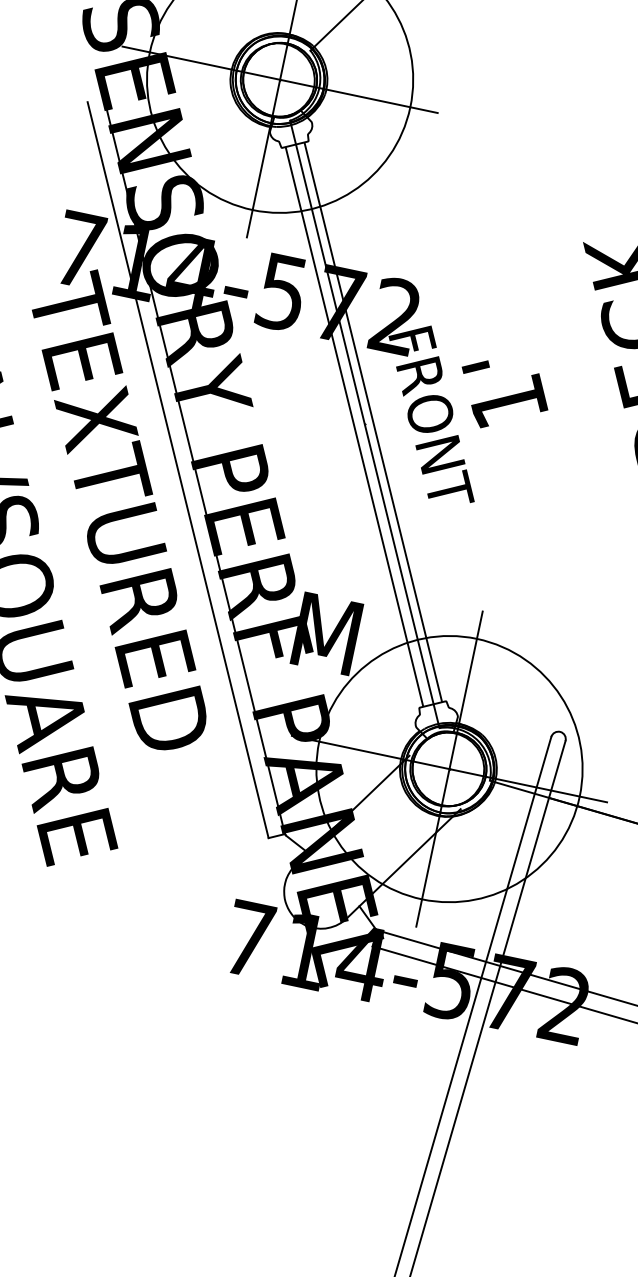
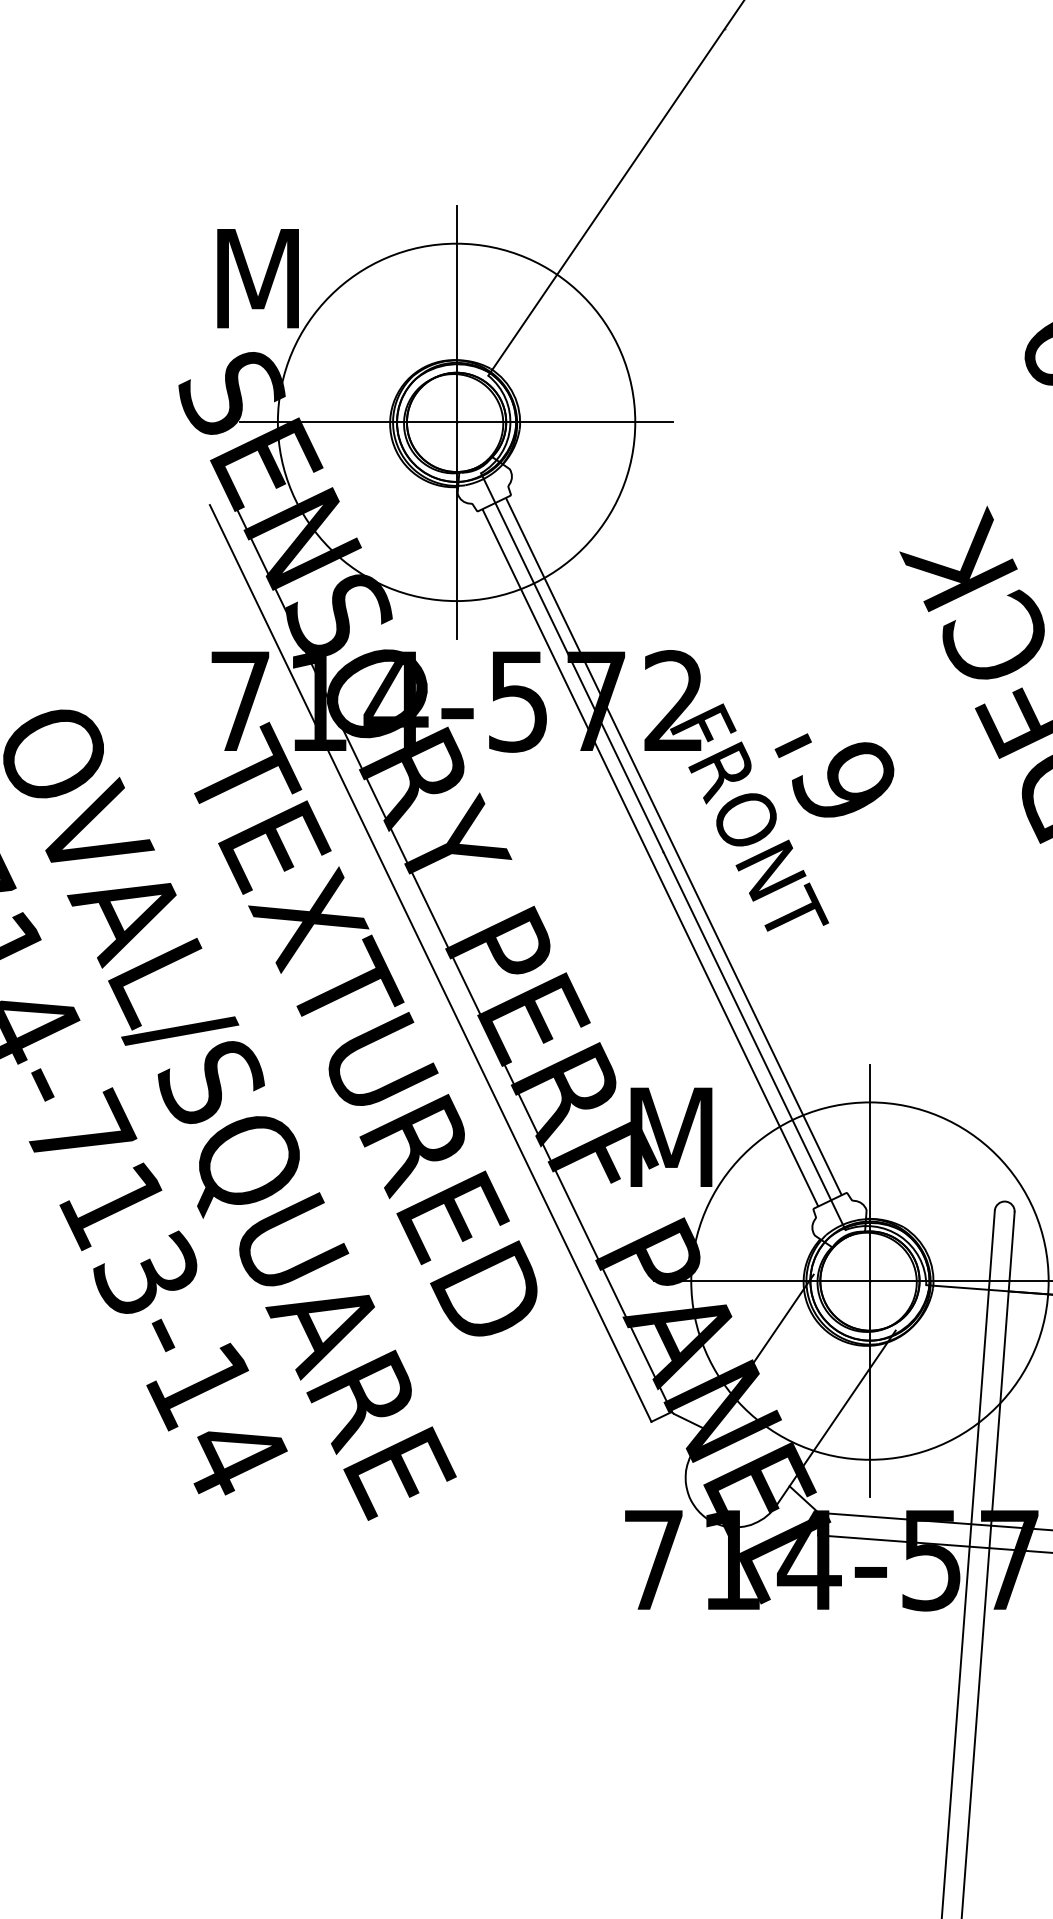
text: (509, 400) -> (846, 780), 1' -> 6'

